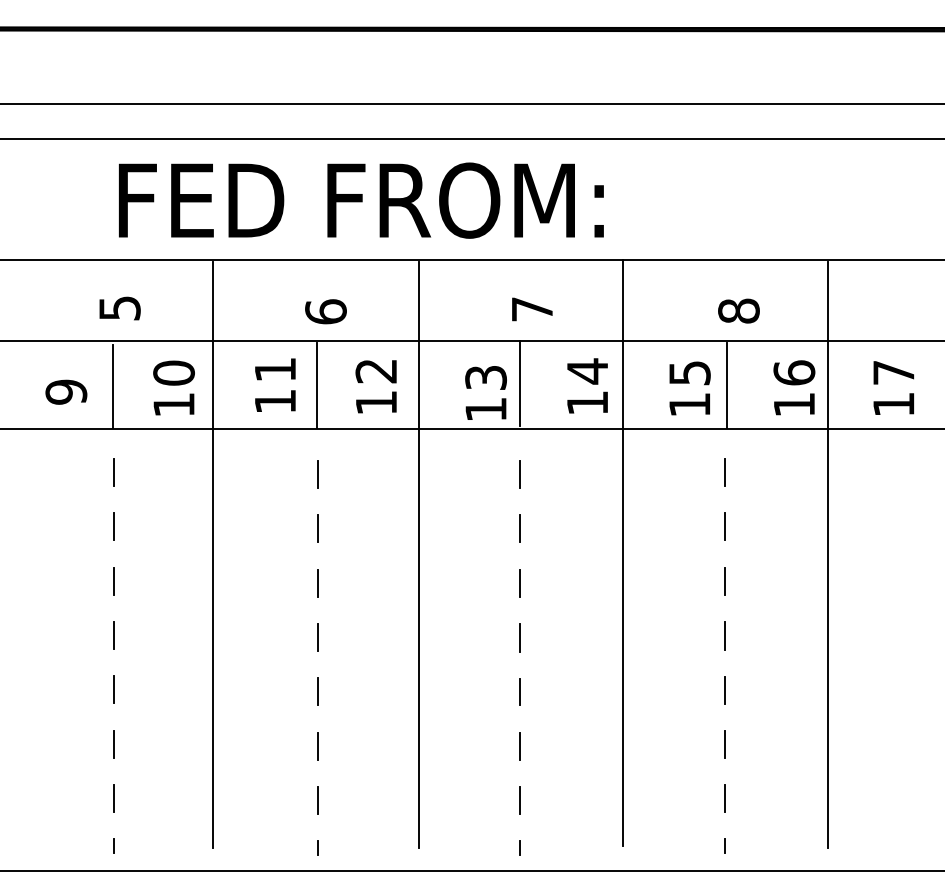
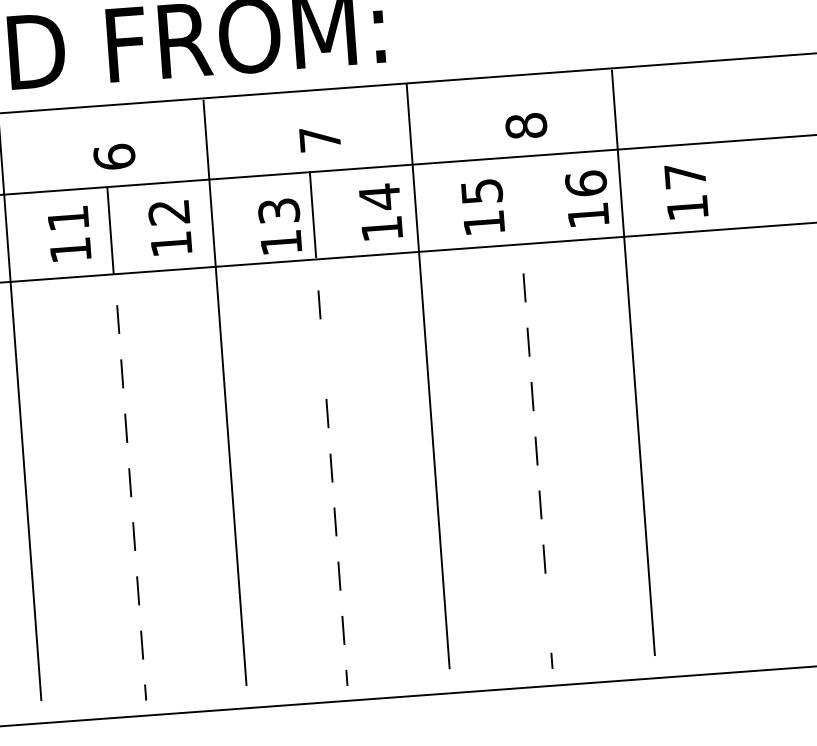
line: (726, 385) -> (519, 201), removed
line: (519, 528) -> (323, 358), removed
line: (725, 798) -> (548, 613), removed

